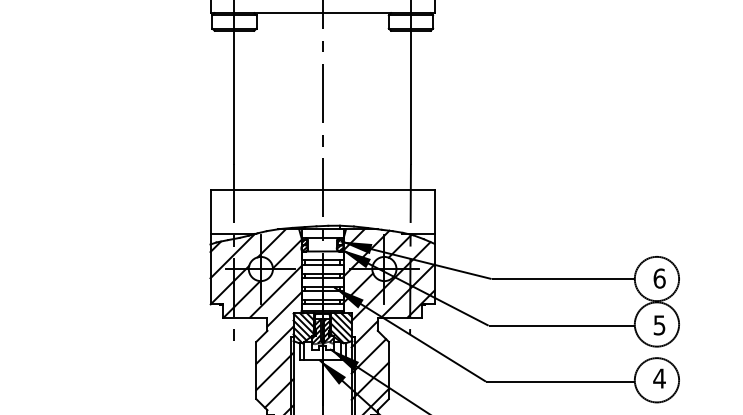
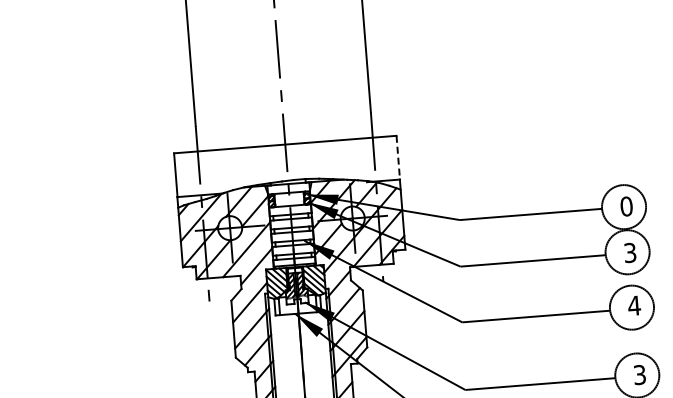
line: (434, 212) -> (398, 158), solid -> dashed
text: (659, 278) -> (626, 206), 6 -> 0
text: (659, 324) -> (630, 252), 5 -> 3

